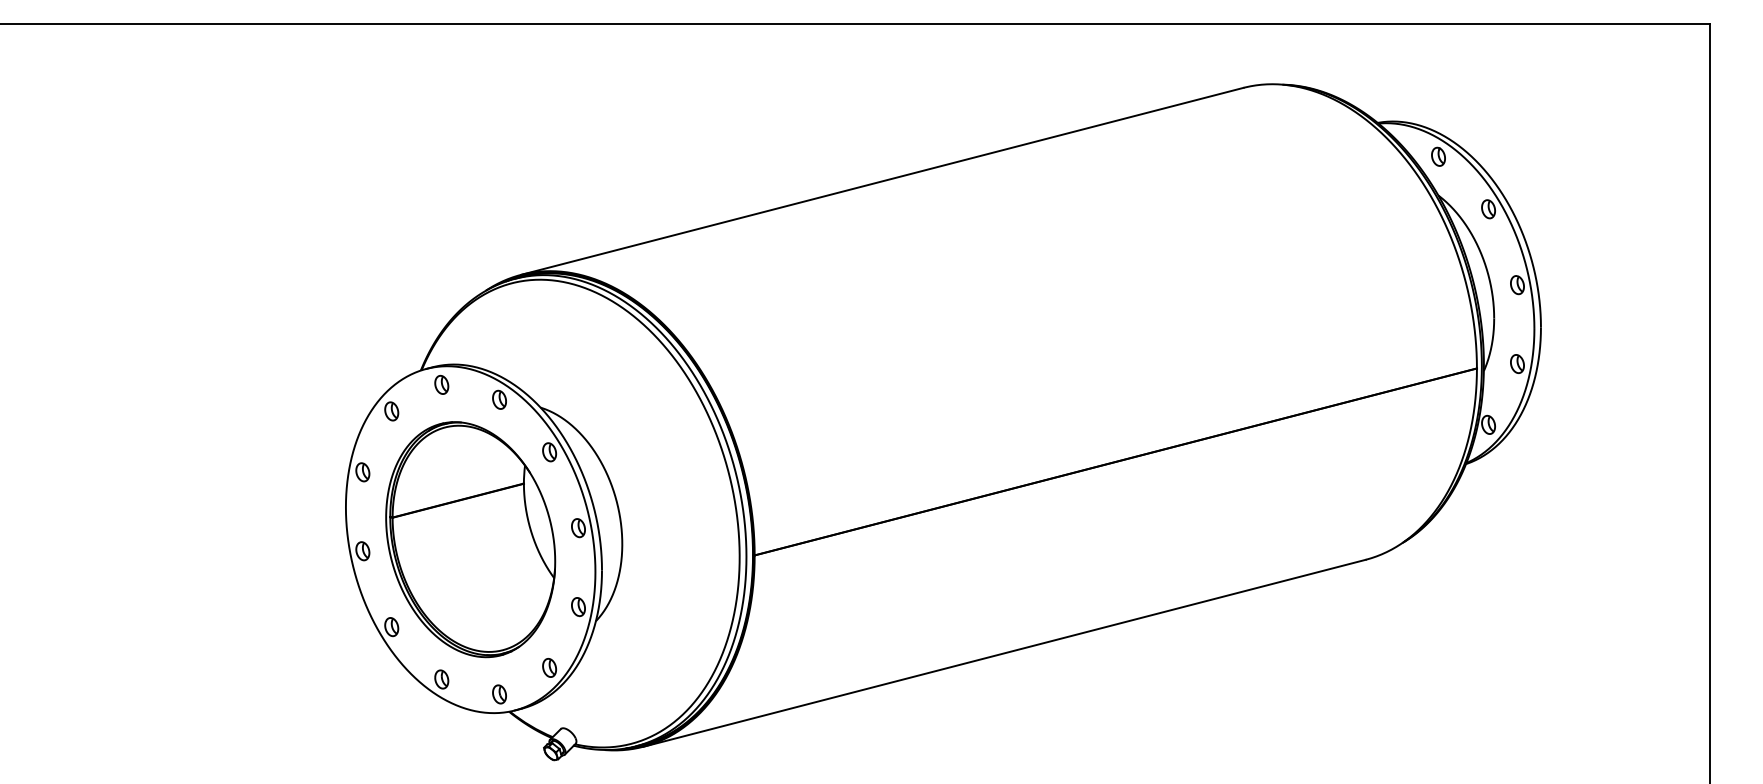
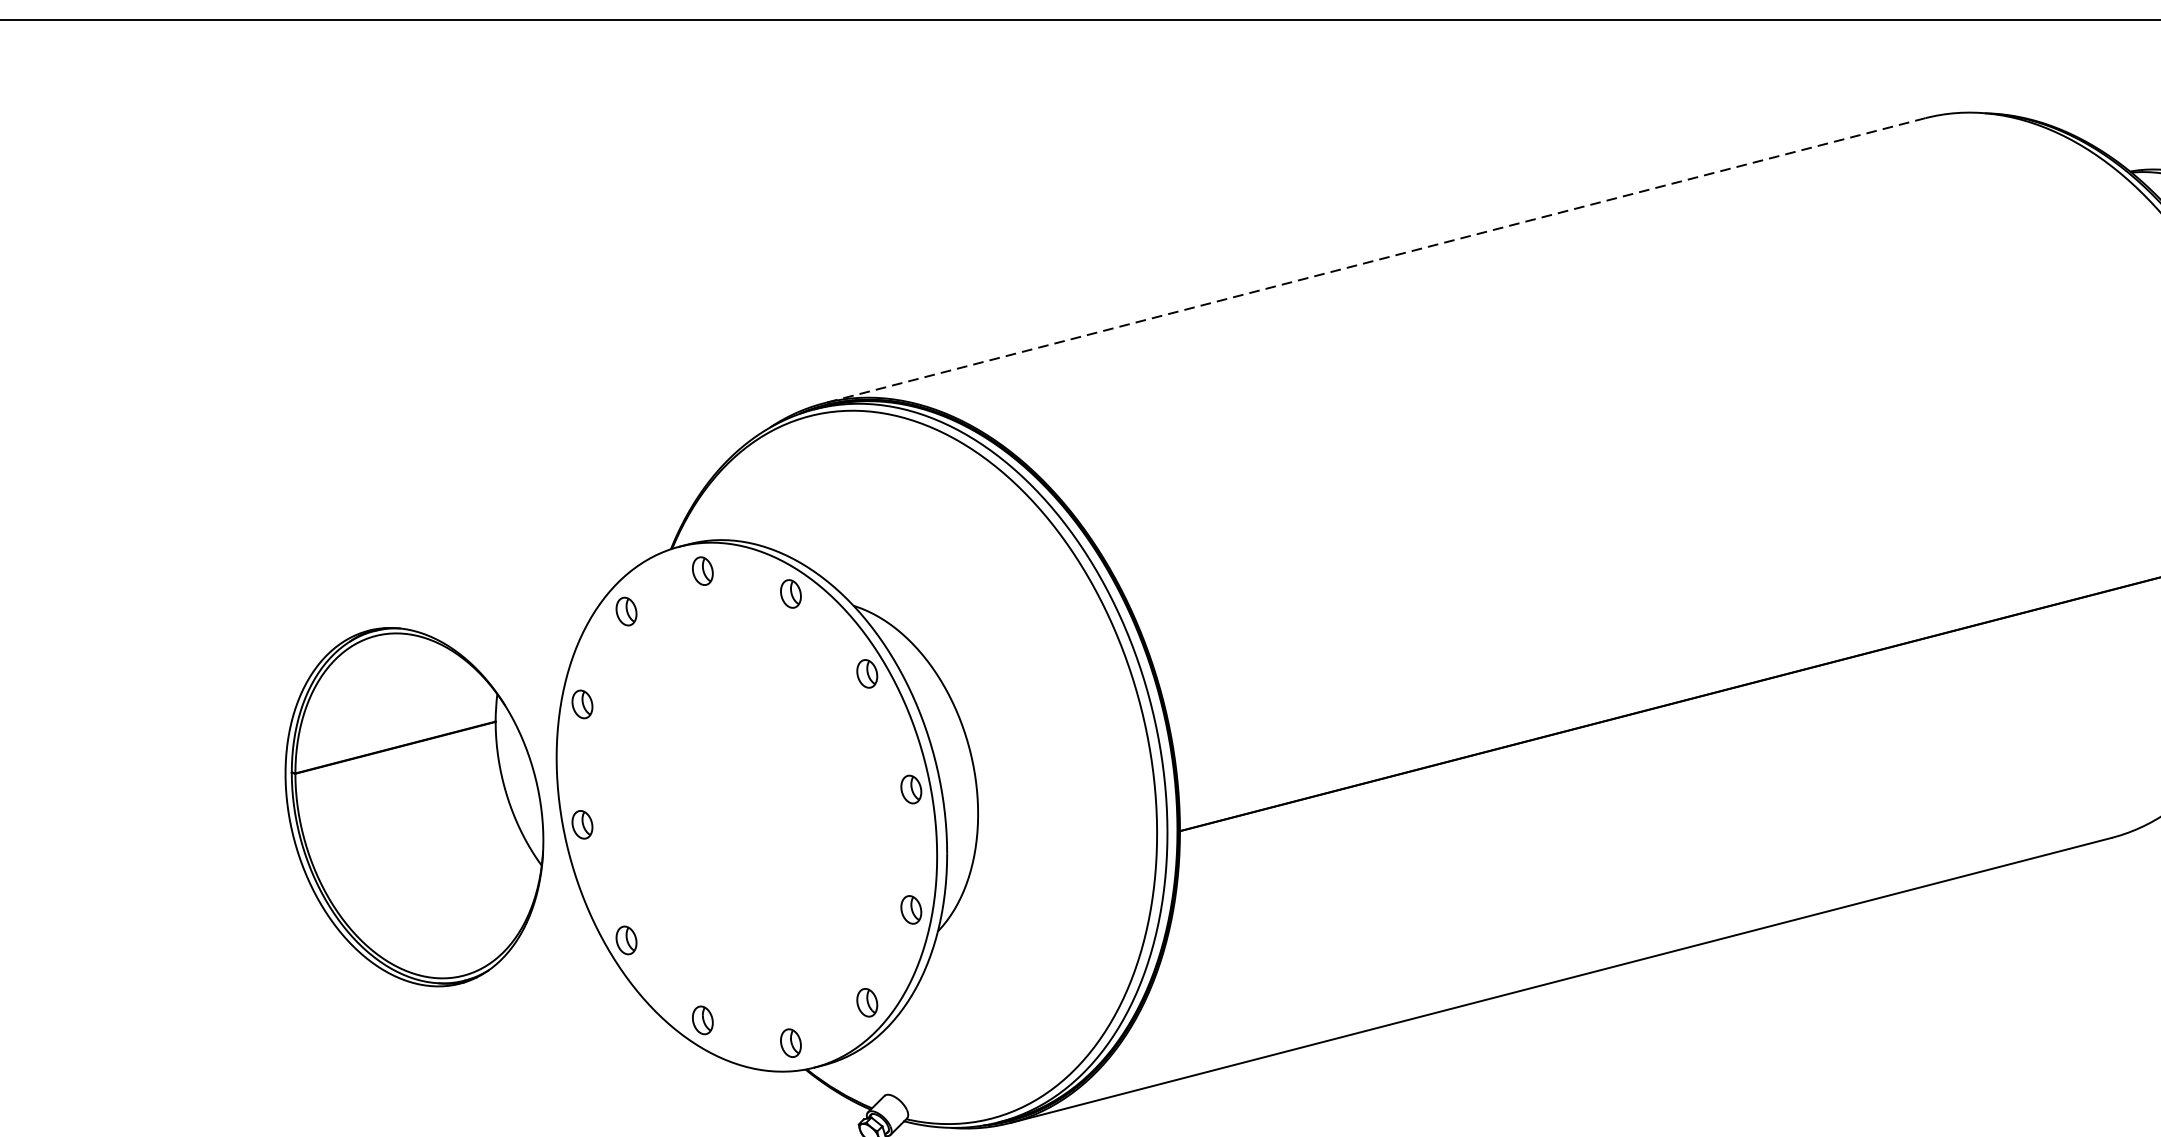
line: (881, 181) -> (1373, 260), solid -> dashed
part: (470, 539) -> (414, 806), moved

